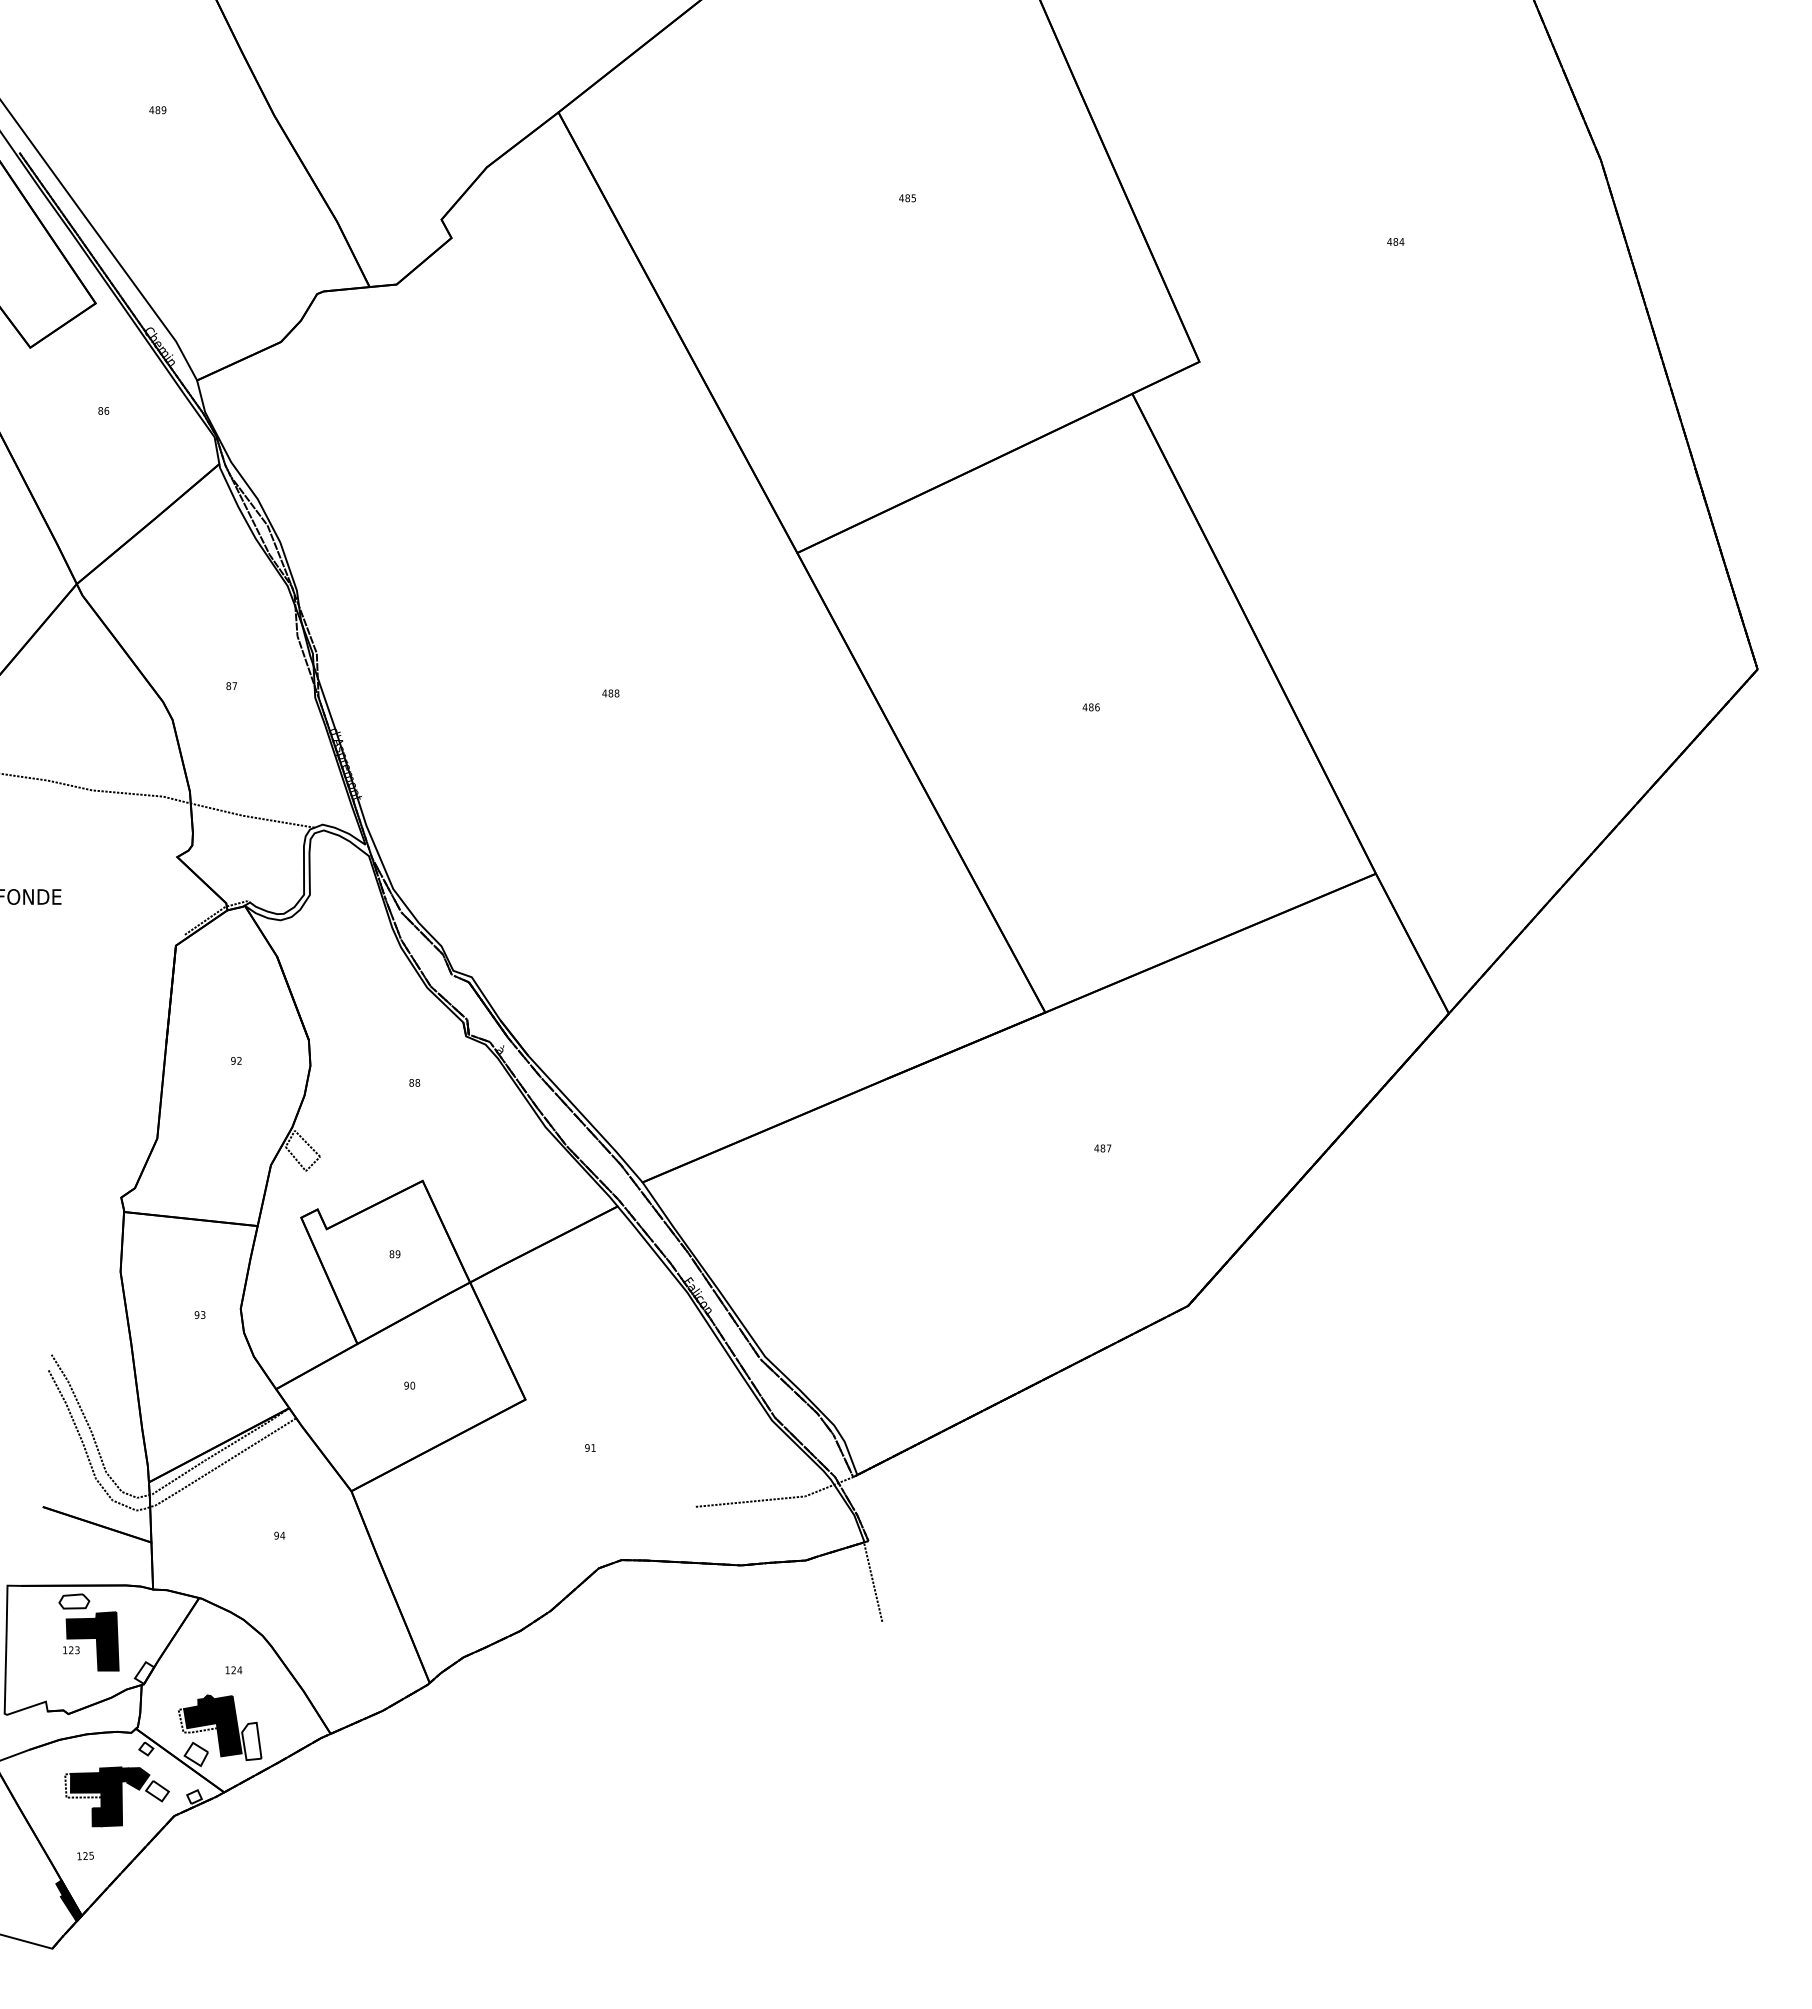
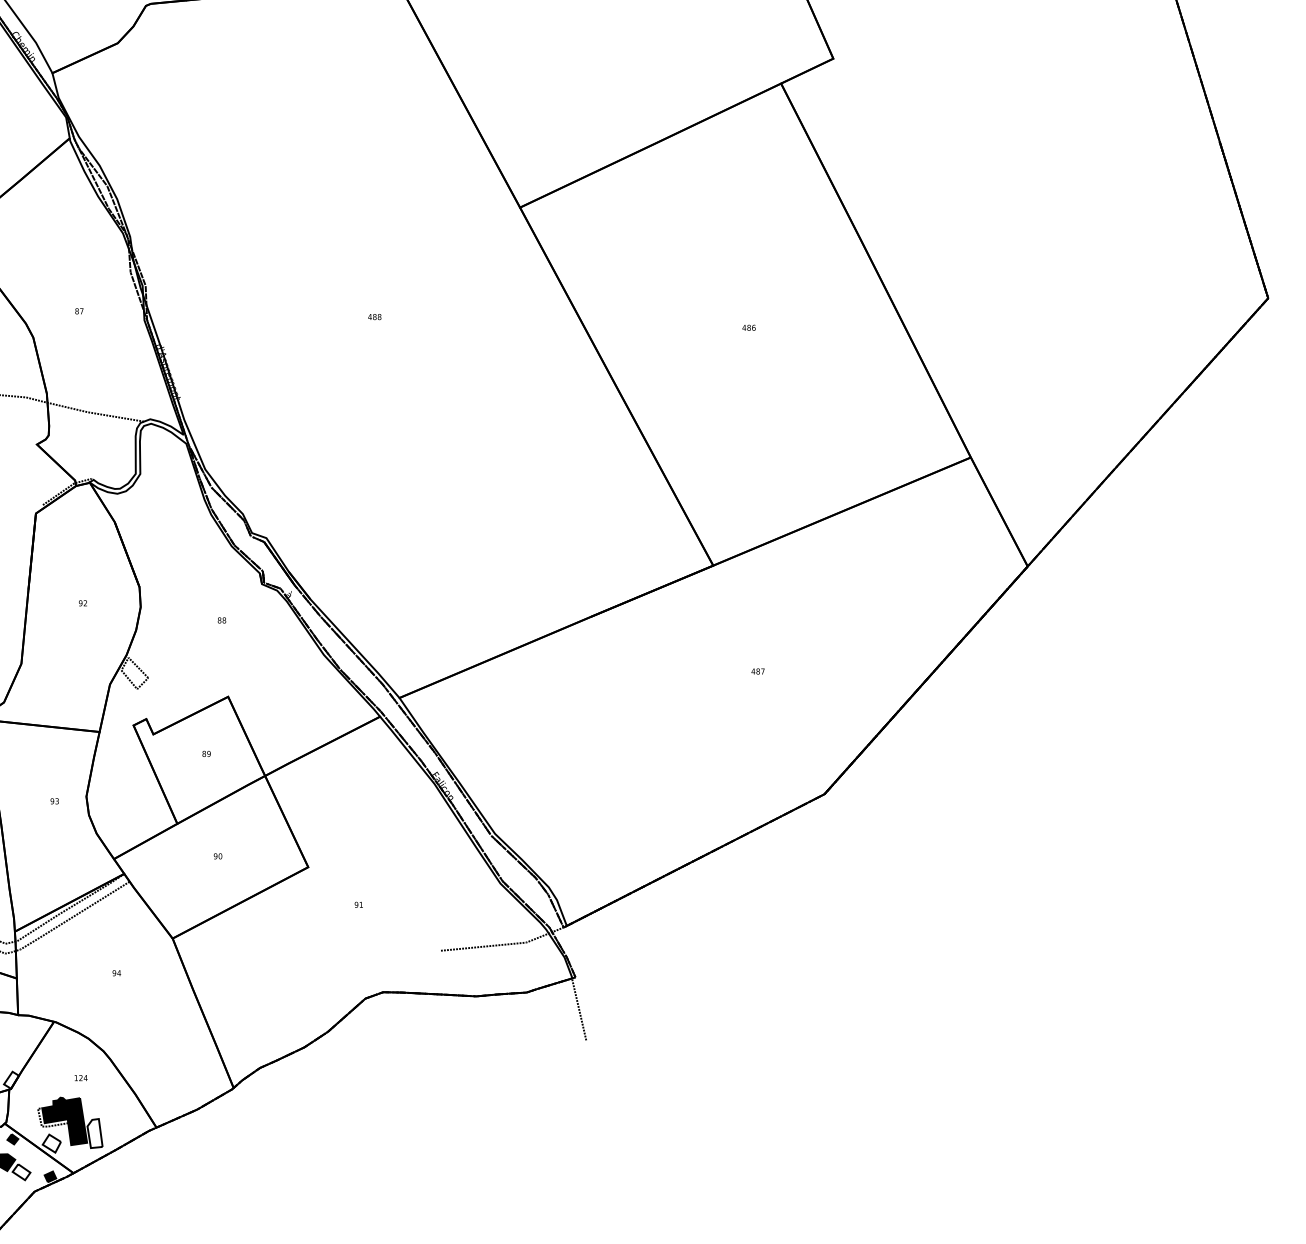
fill: (146, 1748) -> (13, 1139), added
fill: (194, 1796) -> (50, 1176), added

